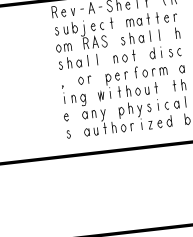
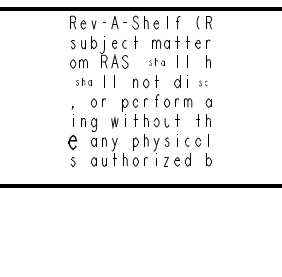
part: (131, 38) -> (156, 61), size x0.6
part: (175, 52) -> (203, 83), size x0.6
part: (69, 62) -> (83, 81), size x0.6
part: (66, 116) -> (72, 141), size x1.6

